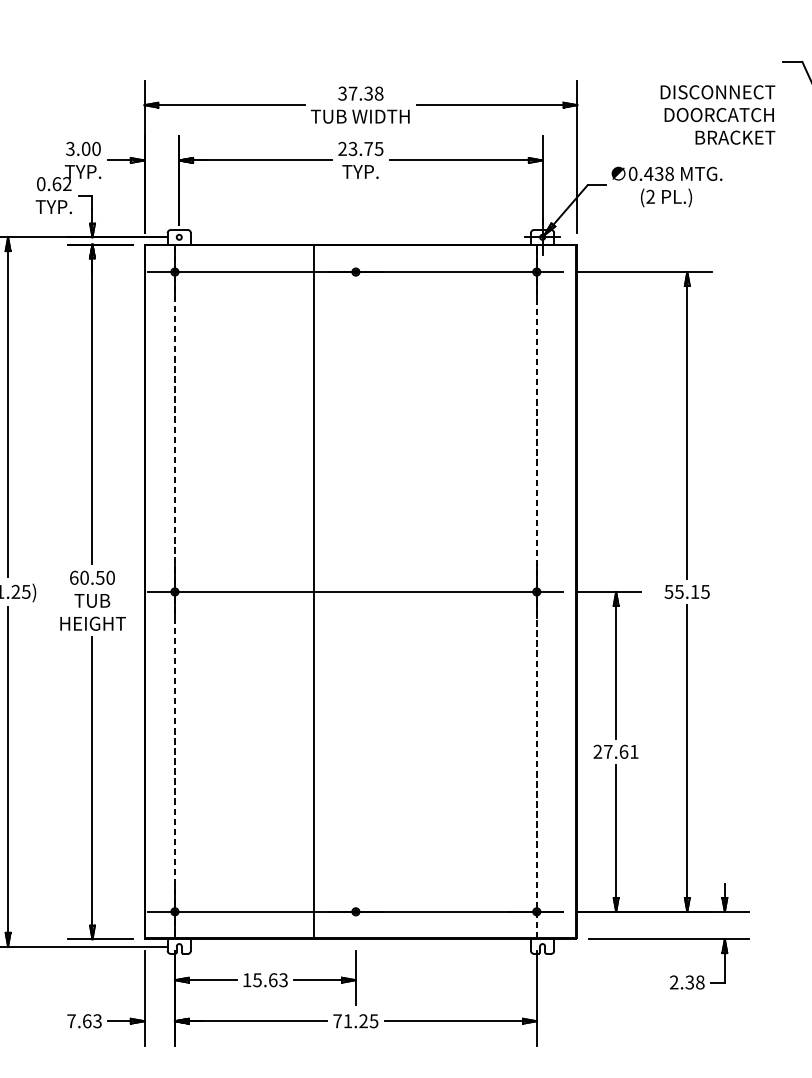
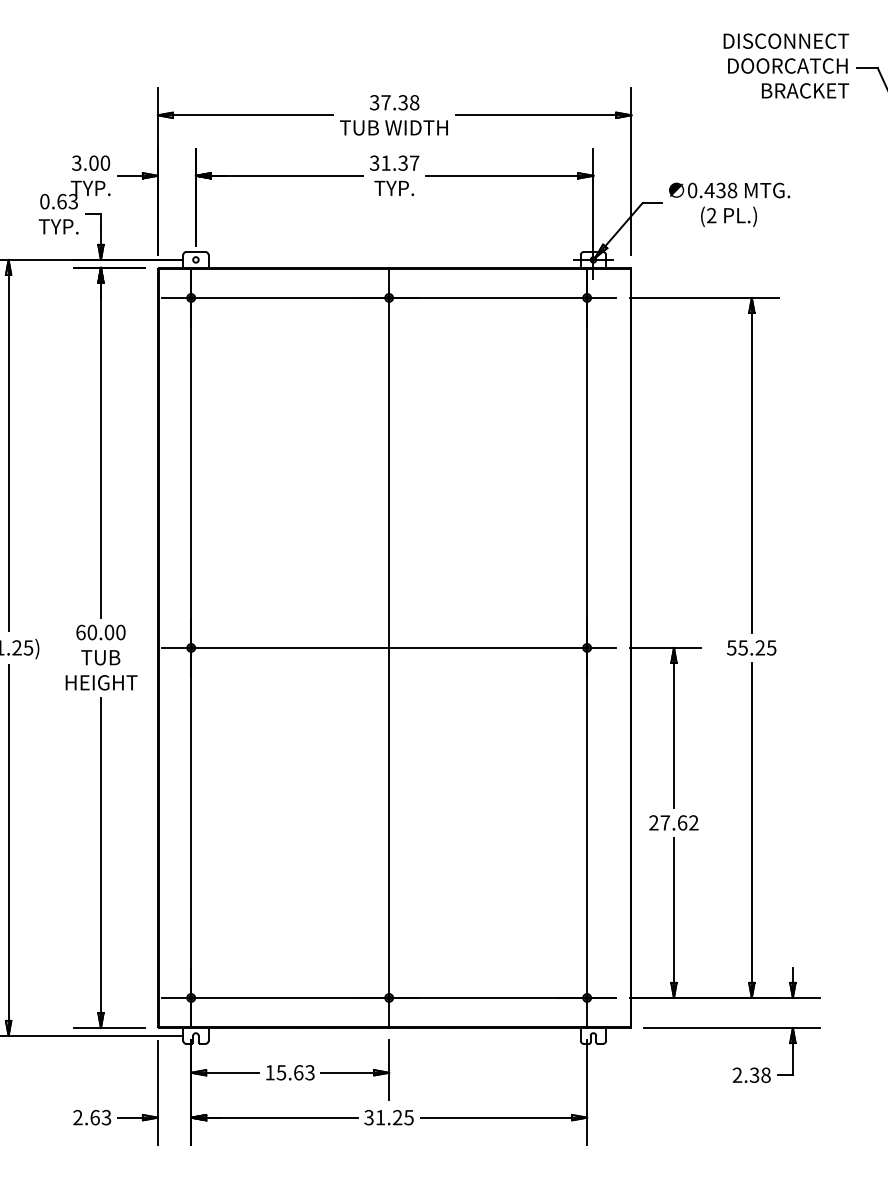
text: (718, 114) -> (786, 65), moved
text: (360, 148) -> (394, 162), 23.75 -> 31.37
text: (67, 184) -> (73, 202), 0.62 -> 0.63
text: (100, 577) -> (109, 632), 60.50 -> 60.00
line: (314, 591) -> (389, 647), moved
line: (537, 591) -> (587, 647), dashed -> solid
text: (694, 591) -> (759, 647), 55.15 -> 55.25
line: (175, 592) -> (191, 648), dashed -> solid
text: (634, 751) -> (693, 822), 27.61 -> 27.62
text: (71, 1021) -> (77, 1117), 7.63 -> 2.63
text: (337, 1021) -> (368, 1117), 71.25 -> 31.25

